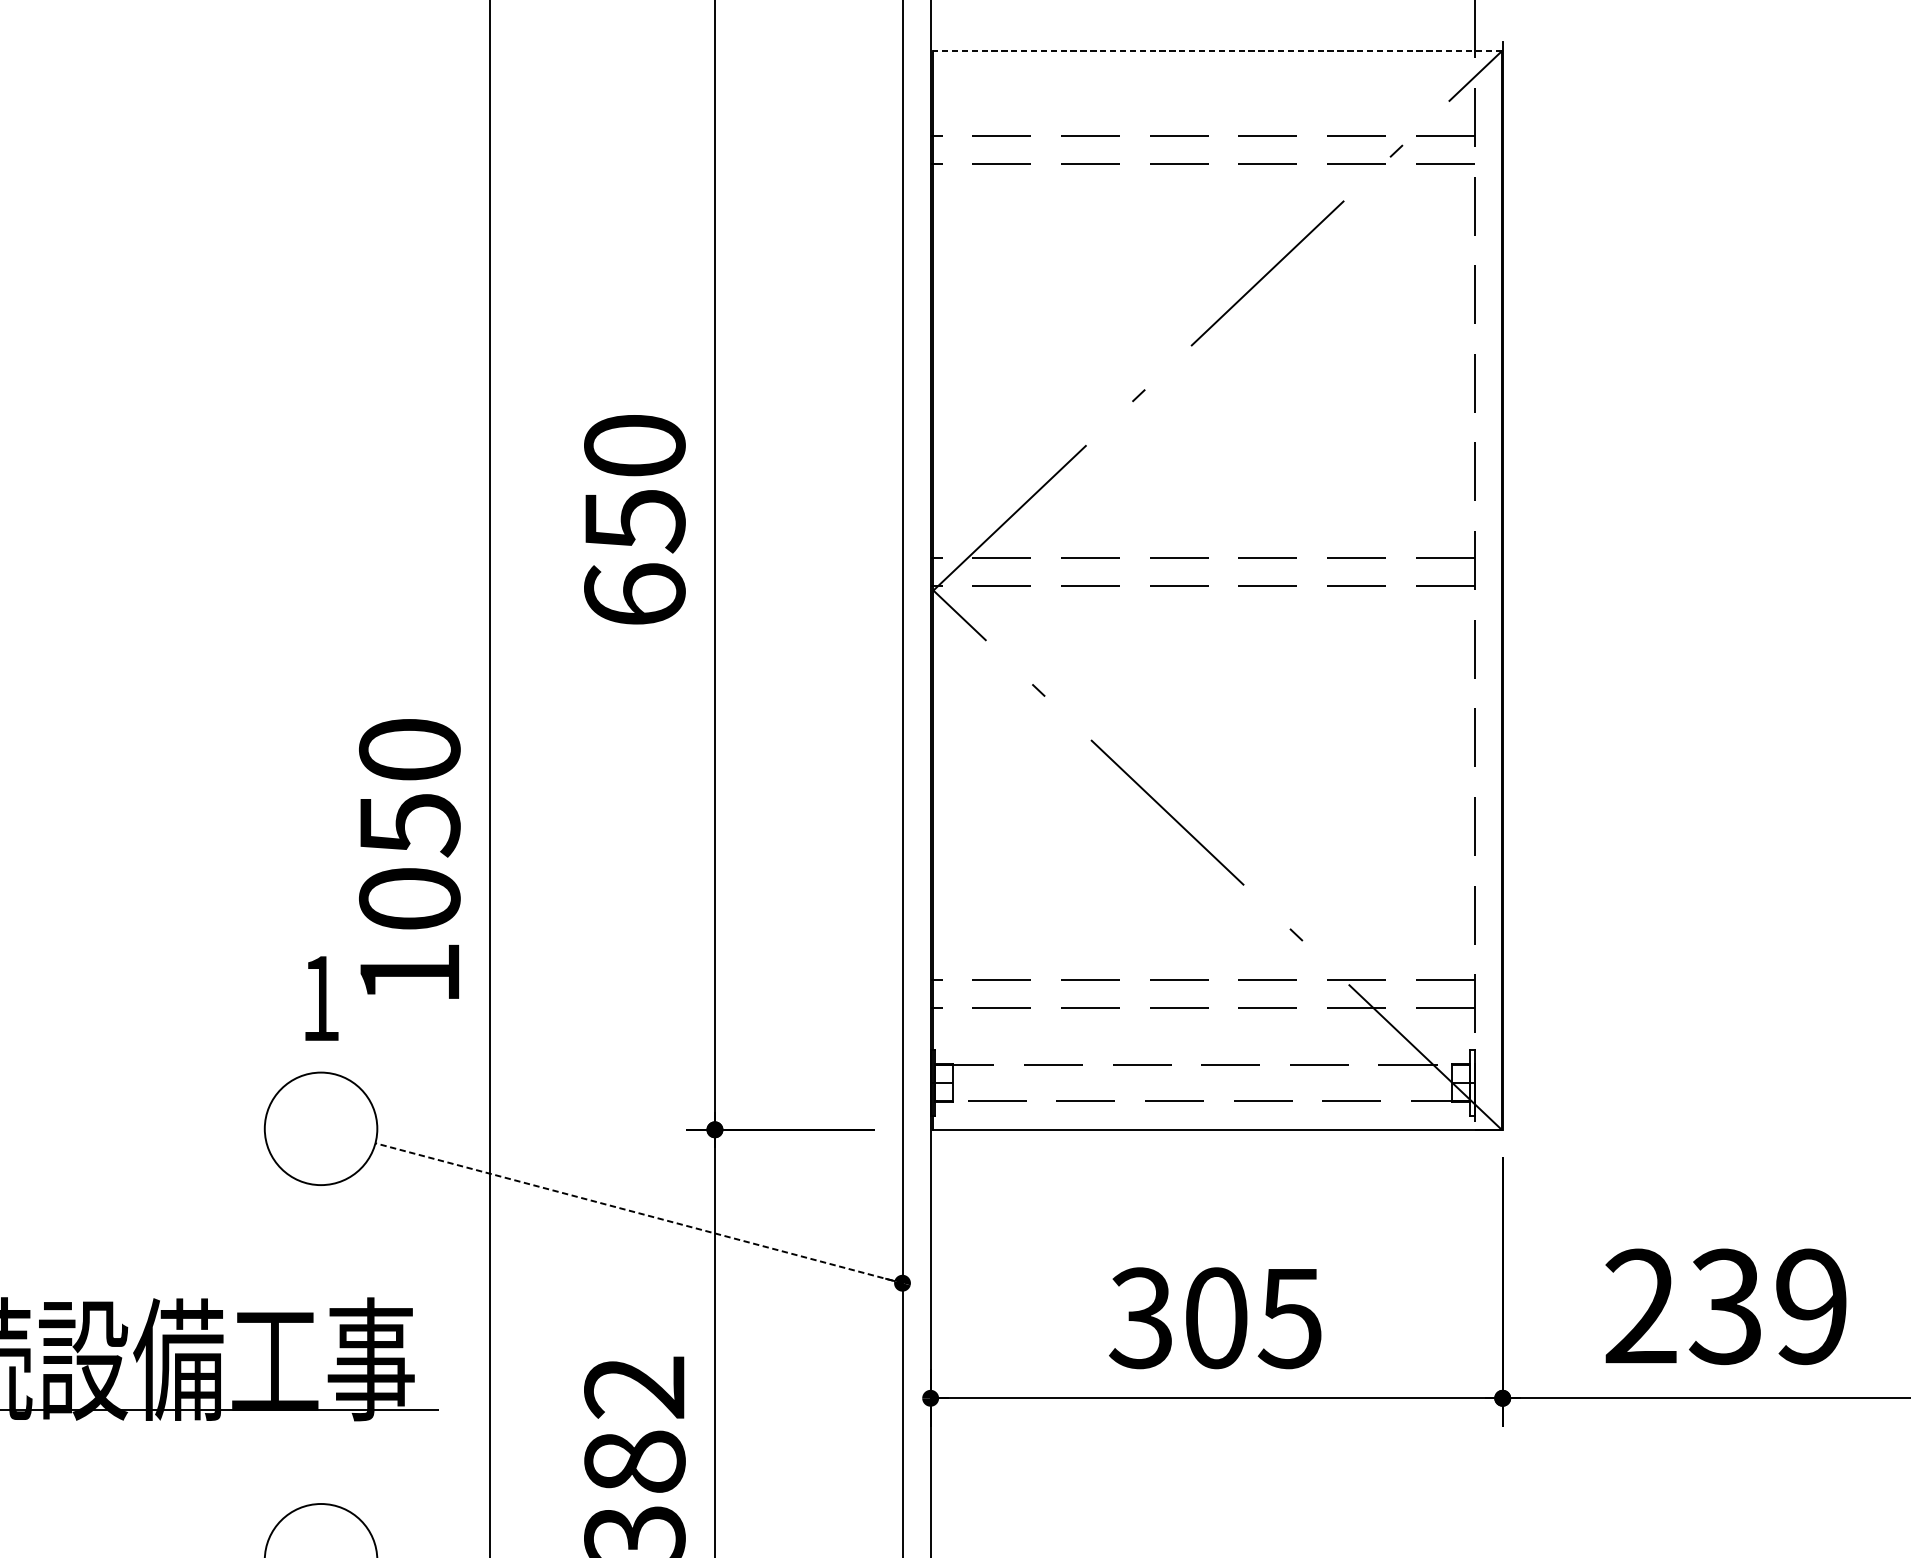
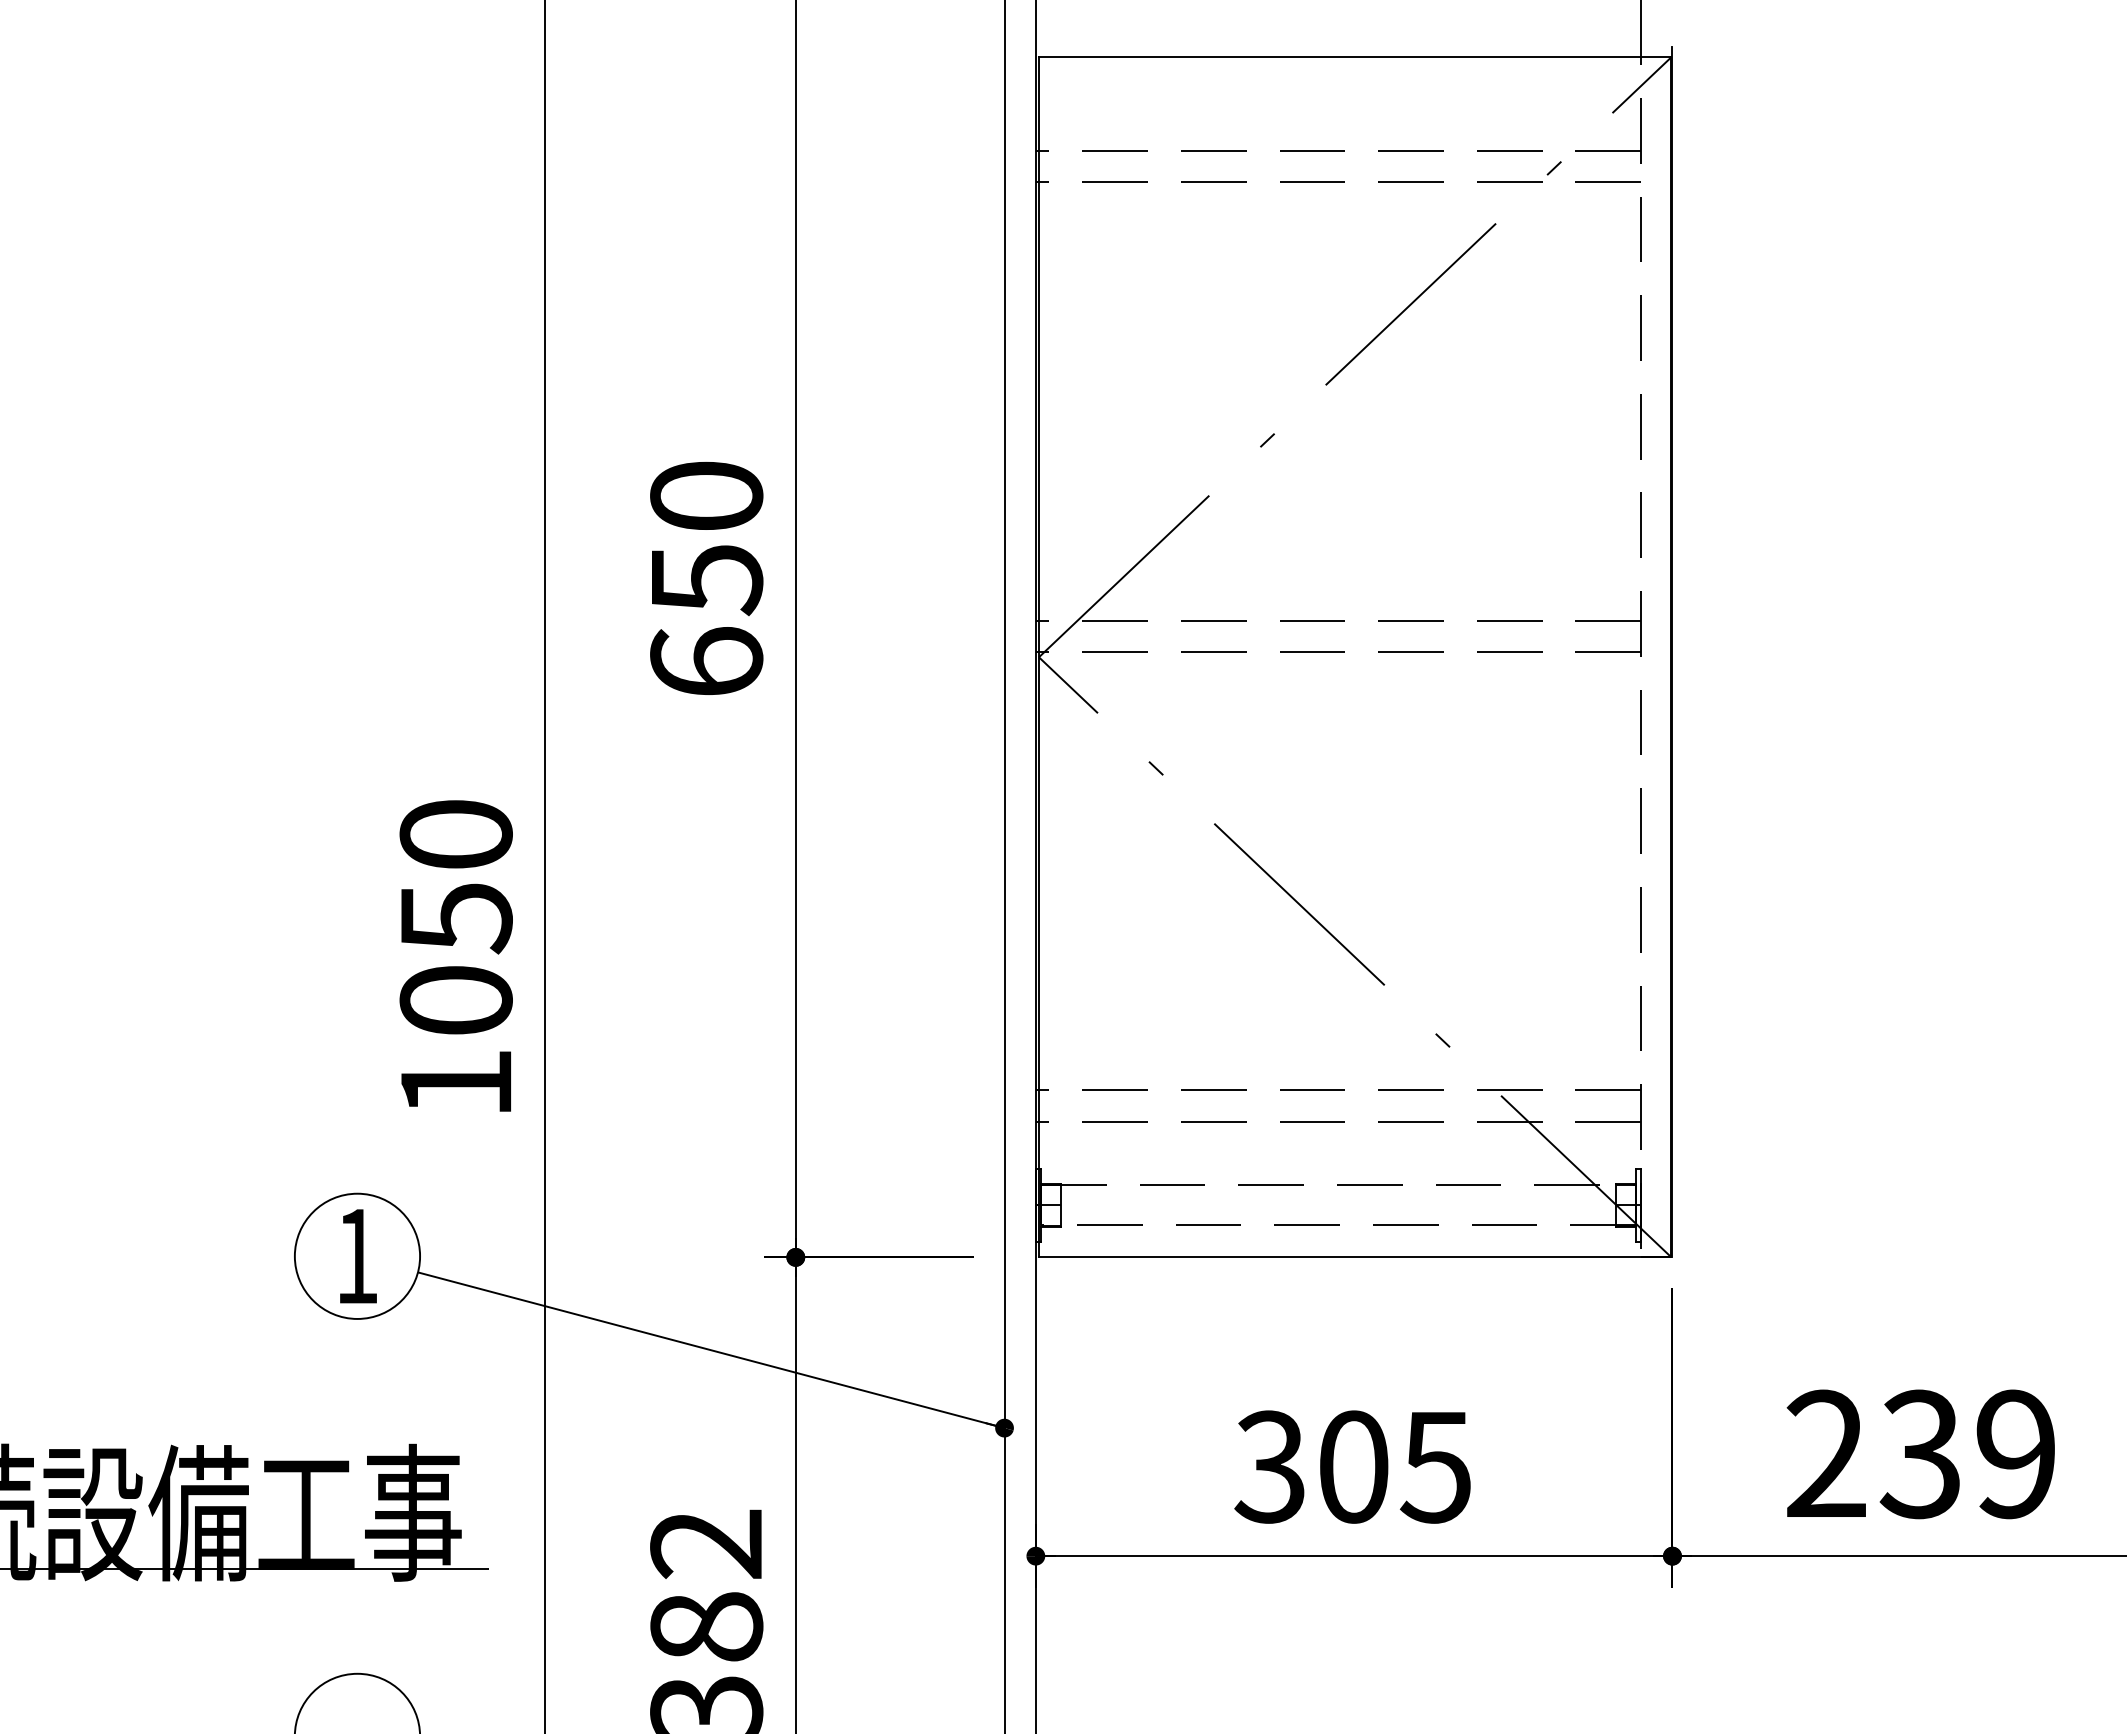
line: (1216, 51) -> (1354, 57), dashed -> solid
text: (321, 998) -> (358, 1256), moved
line: (638, 1213) -> (710, 1350), dashed -> solid

